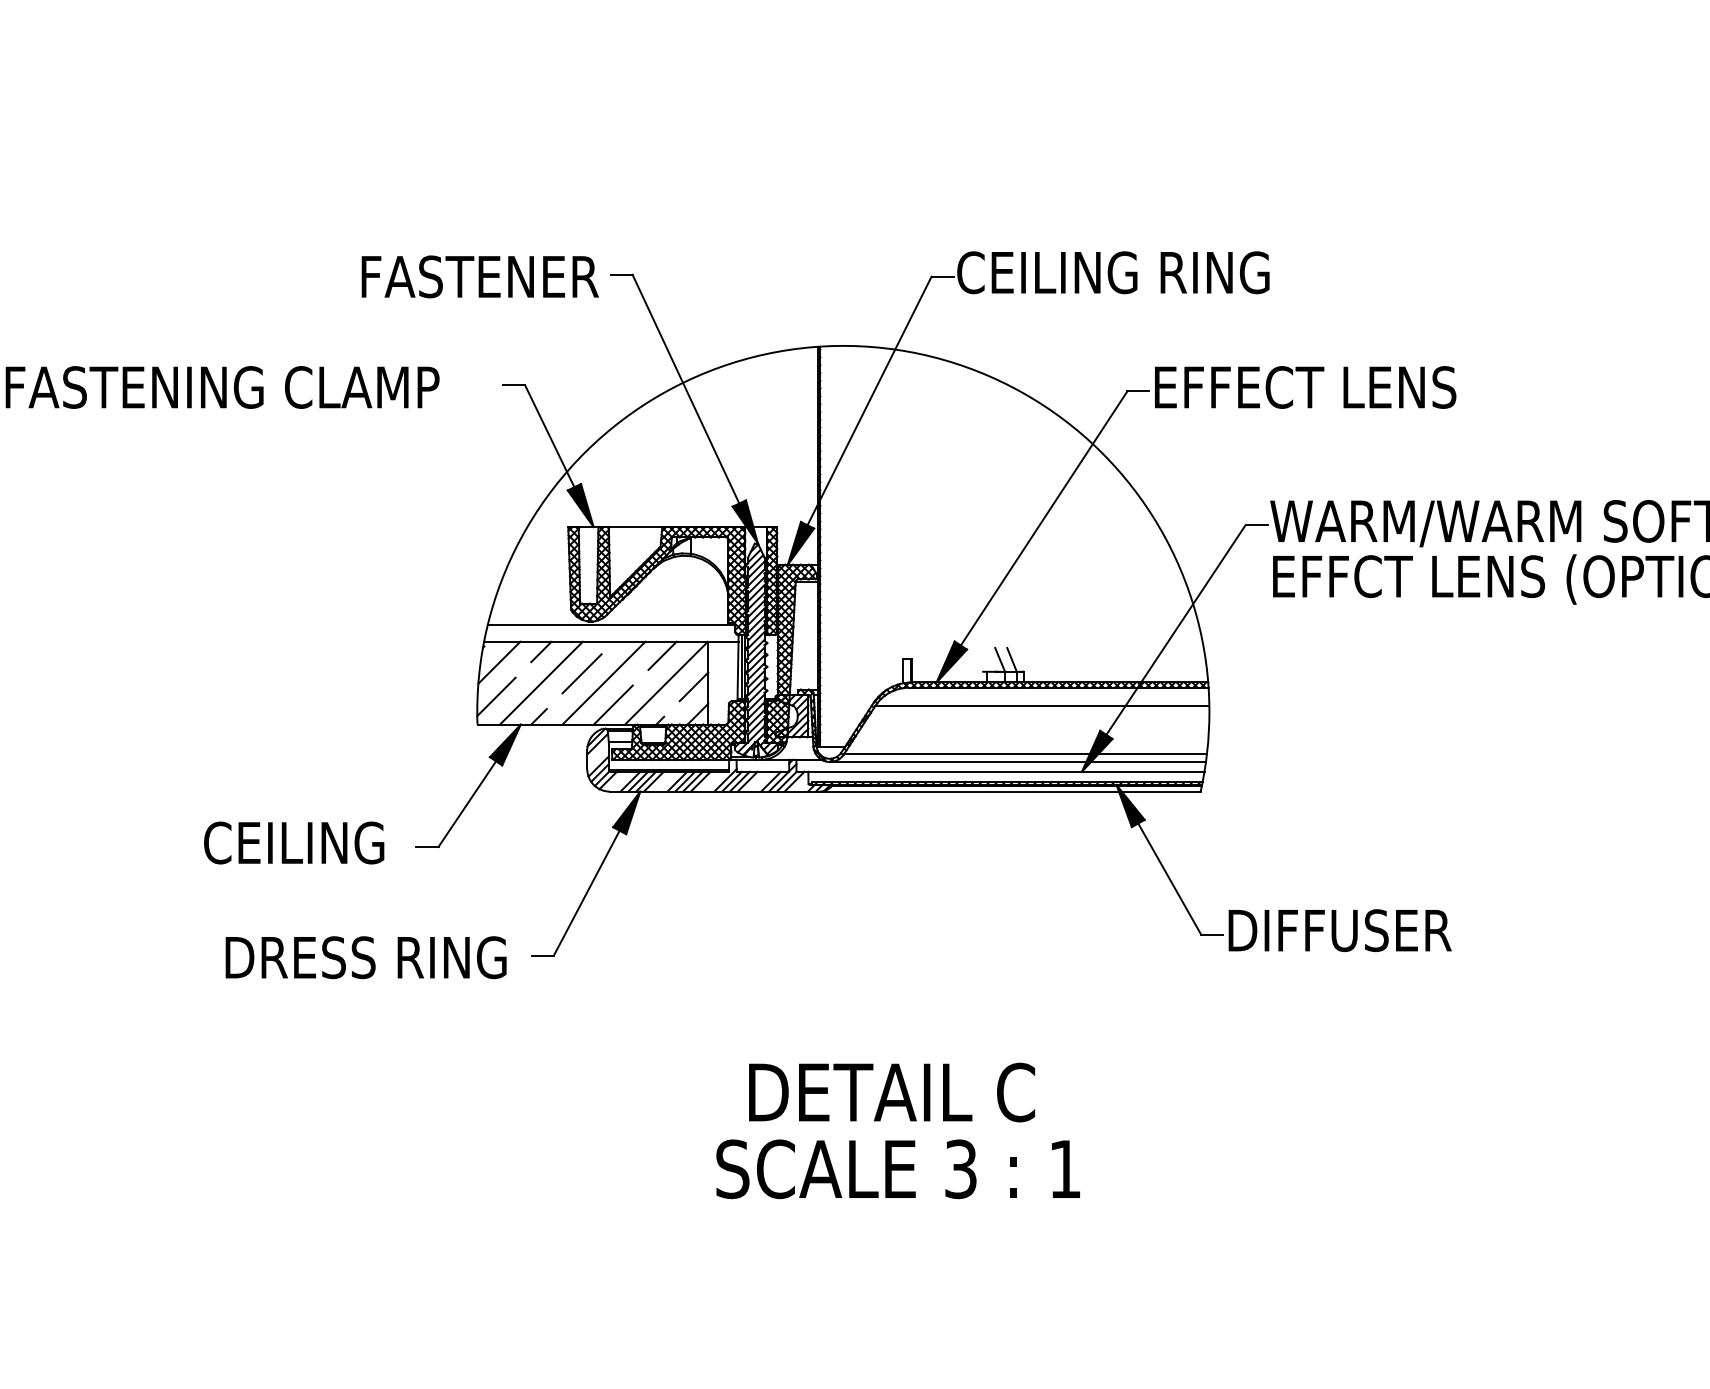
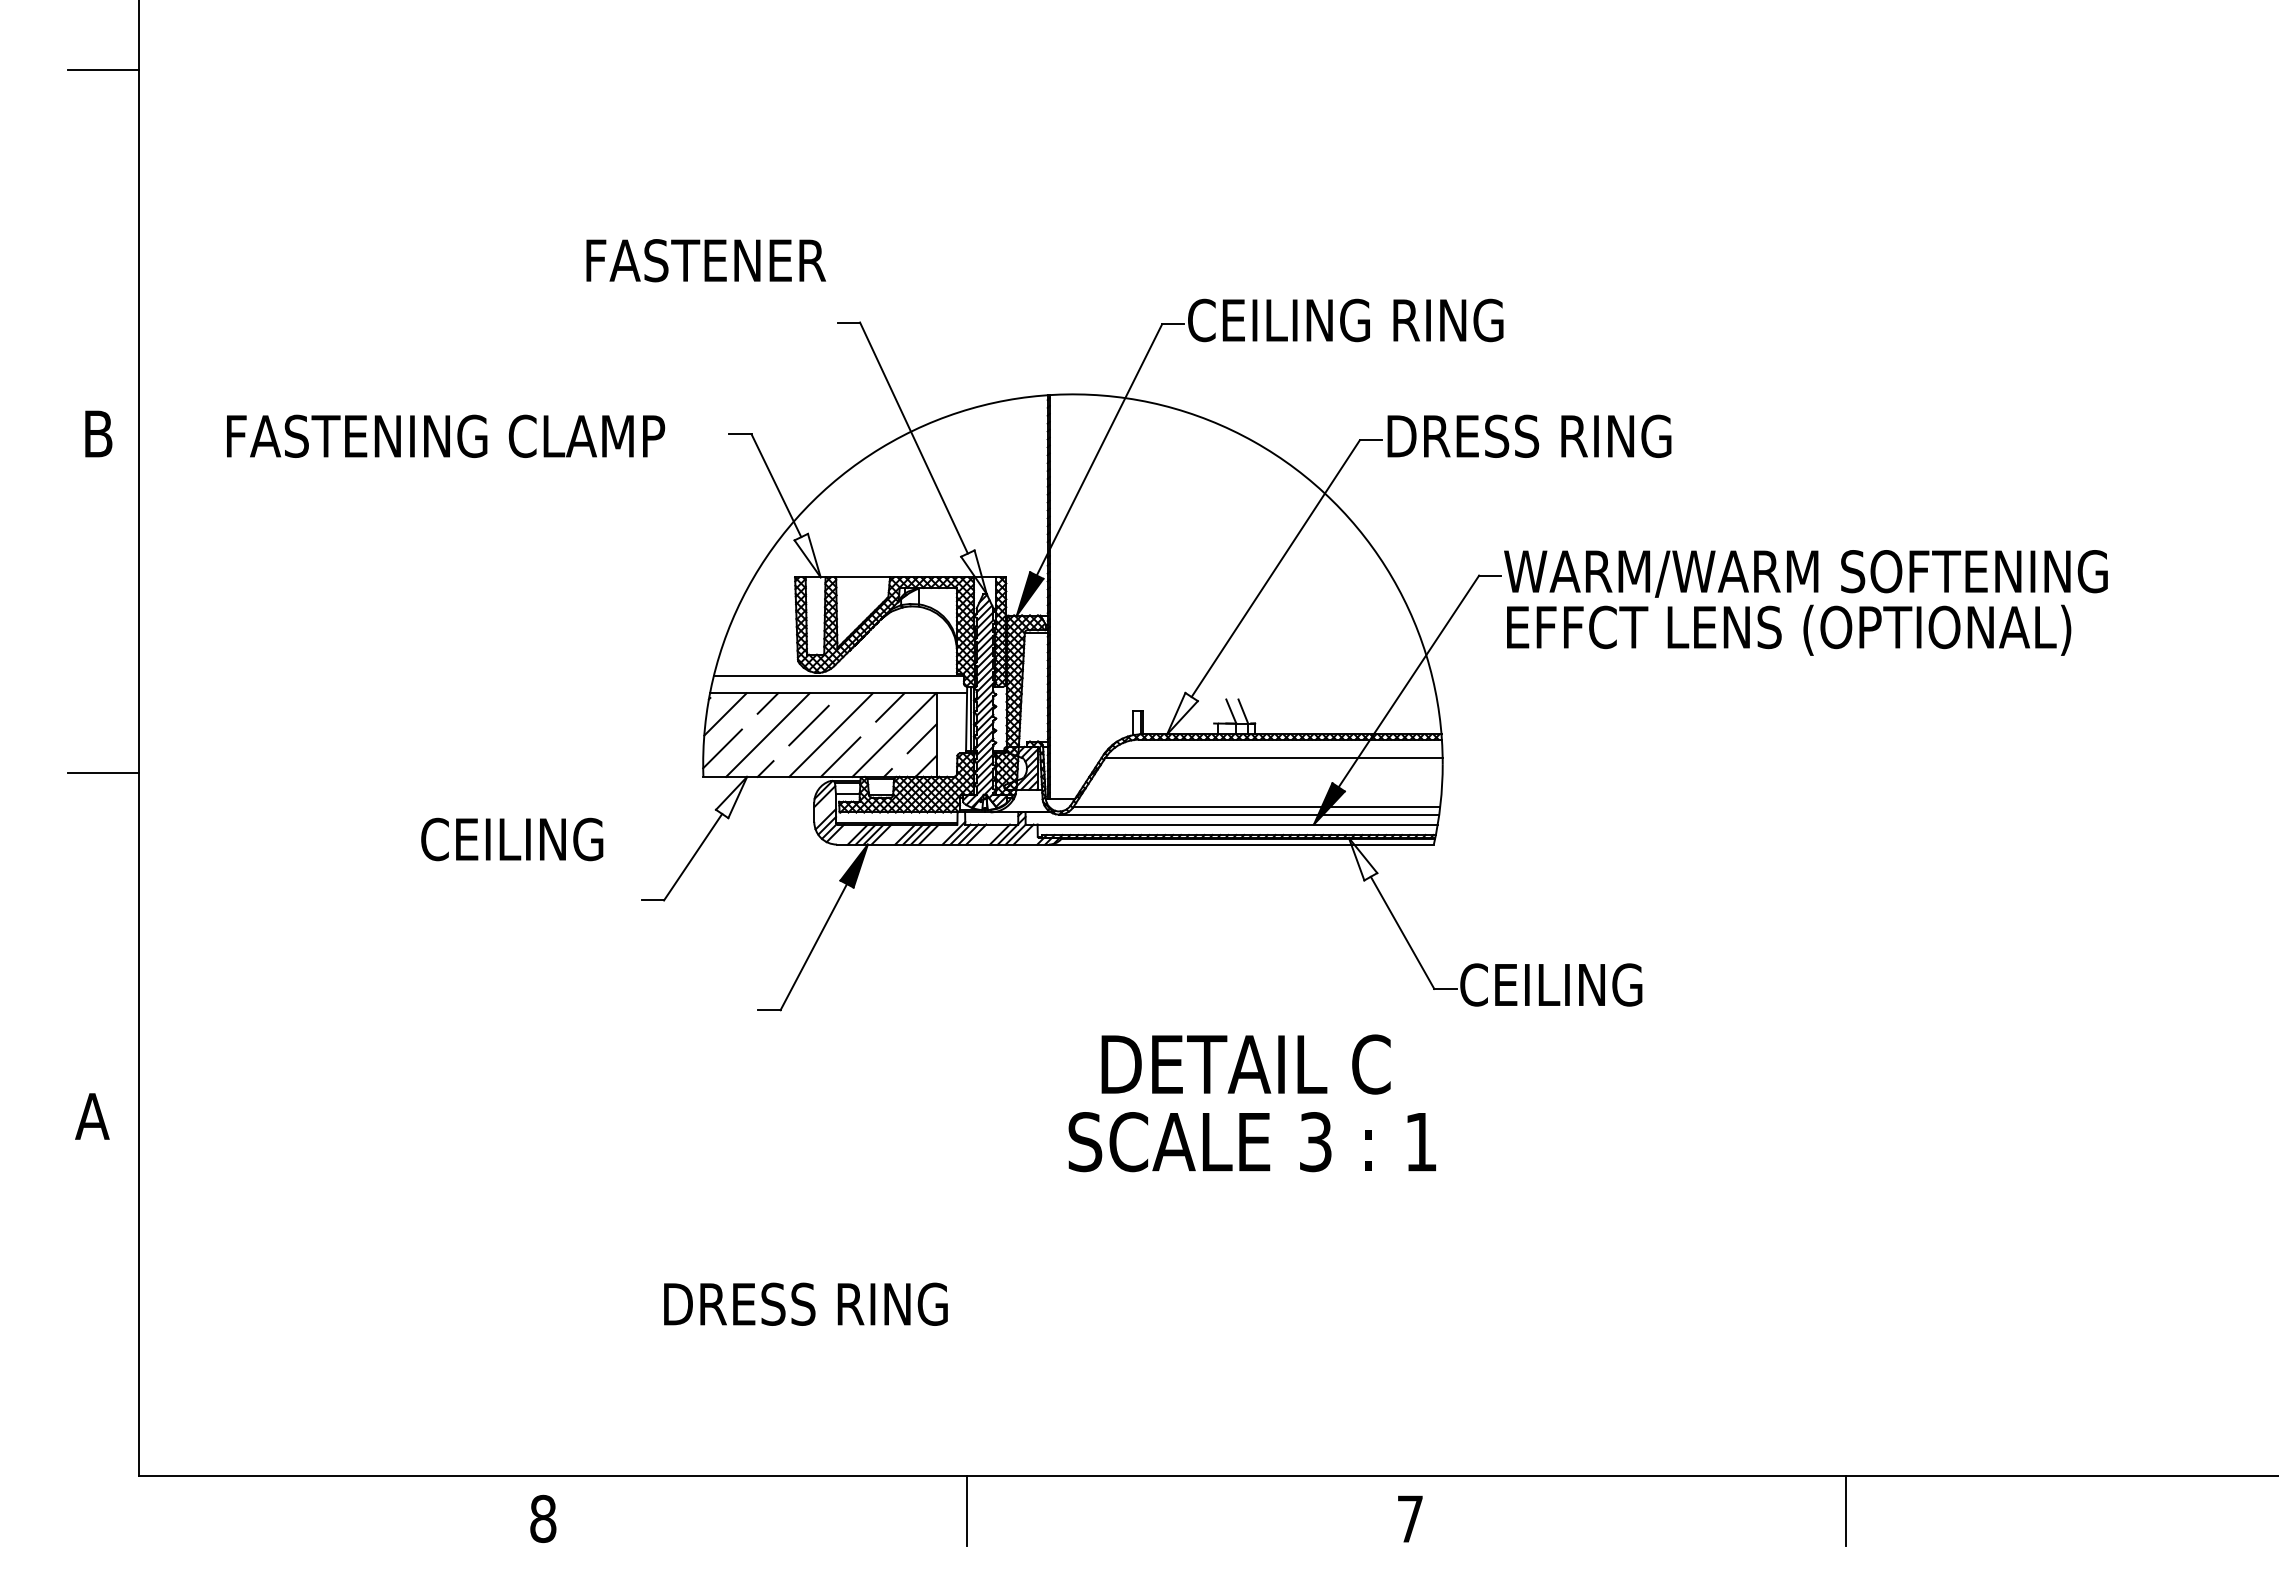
text: (479, 276) -> (705, 260), moved
text: (1308, 387) -> (1542, 436), EFFECT LENS -> DRESS RING
fill: (580, 505) -> (807, 555), removed
fill: (744, 522) -> (973, 572), removed
fill: (951, 661) -> (1182, 713), removed
fill: (505, 744) -> (731, 797), removed
fill: (1130, 805) -> (1362, 858), removed
text: (294, 843) -> (512, 839), moved
text: (1338, 930) -> (1573, 984), DIFFUSER -> CEILING
text: (365, 956) -> (805, 1303), moved
text: (897, 1131) -> (1251, 1103), moved

